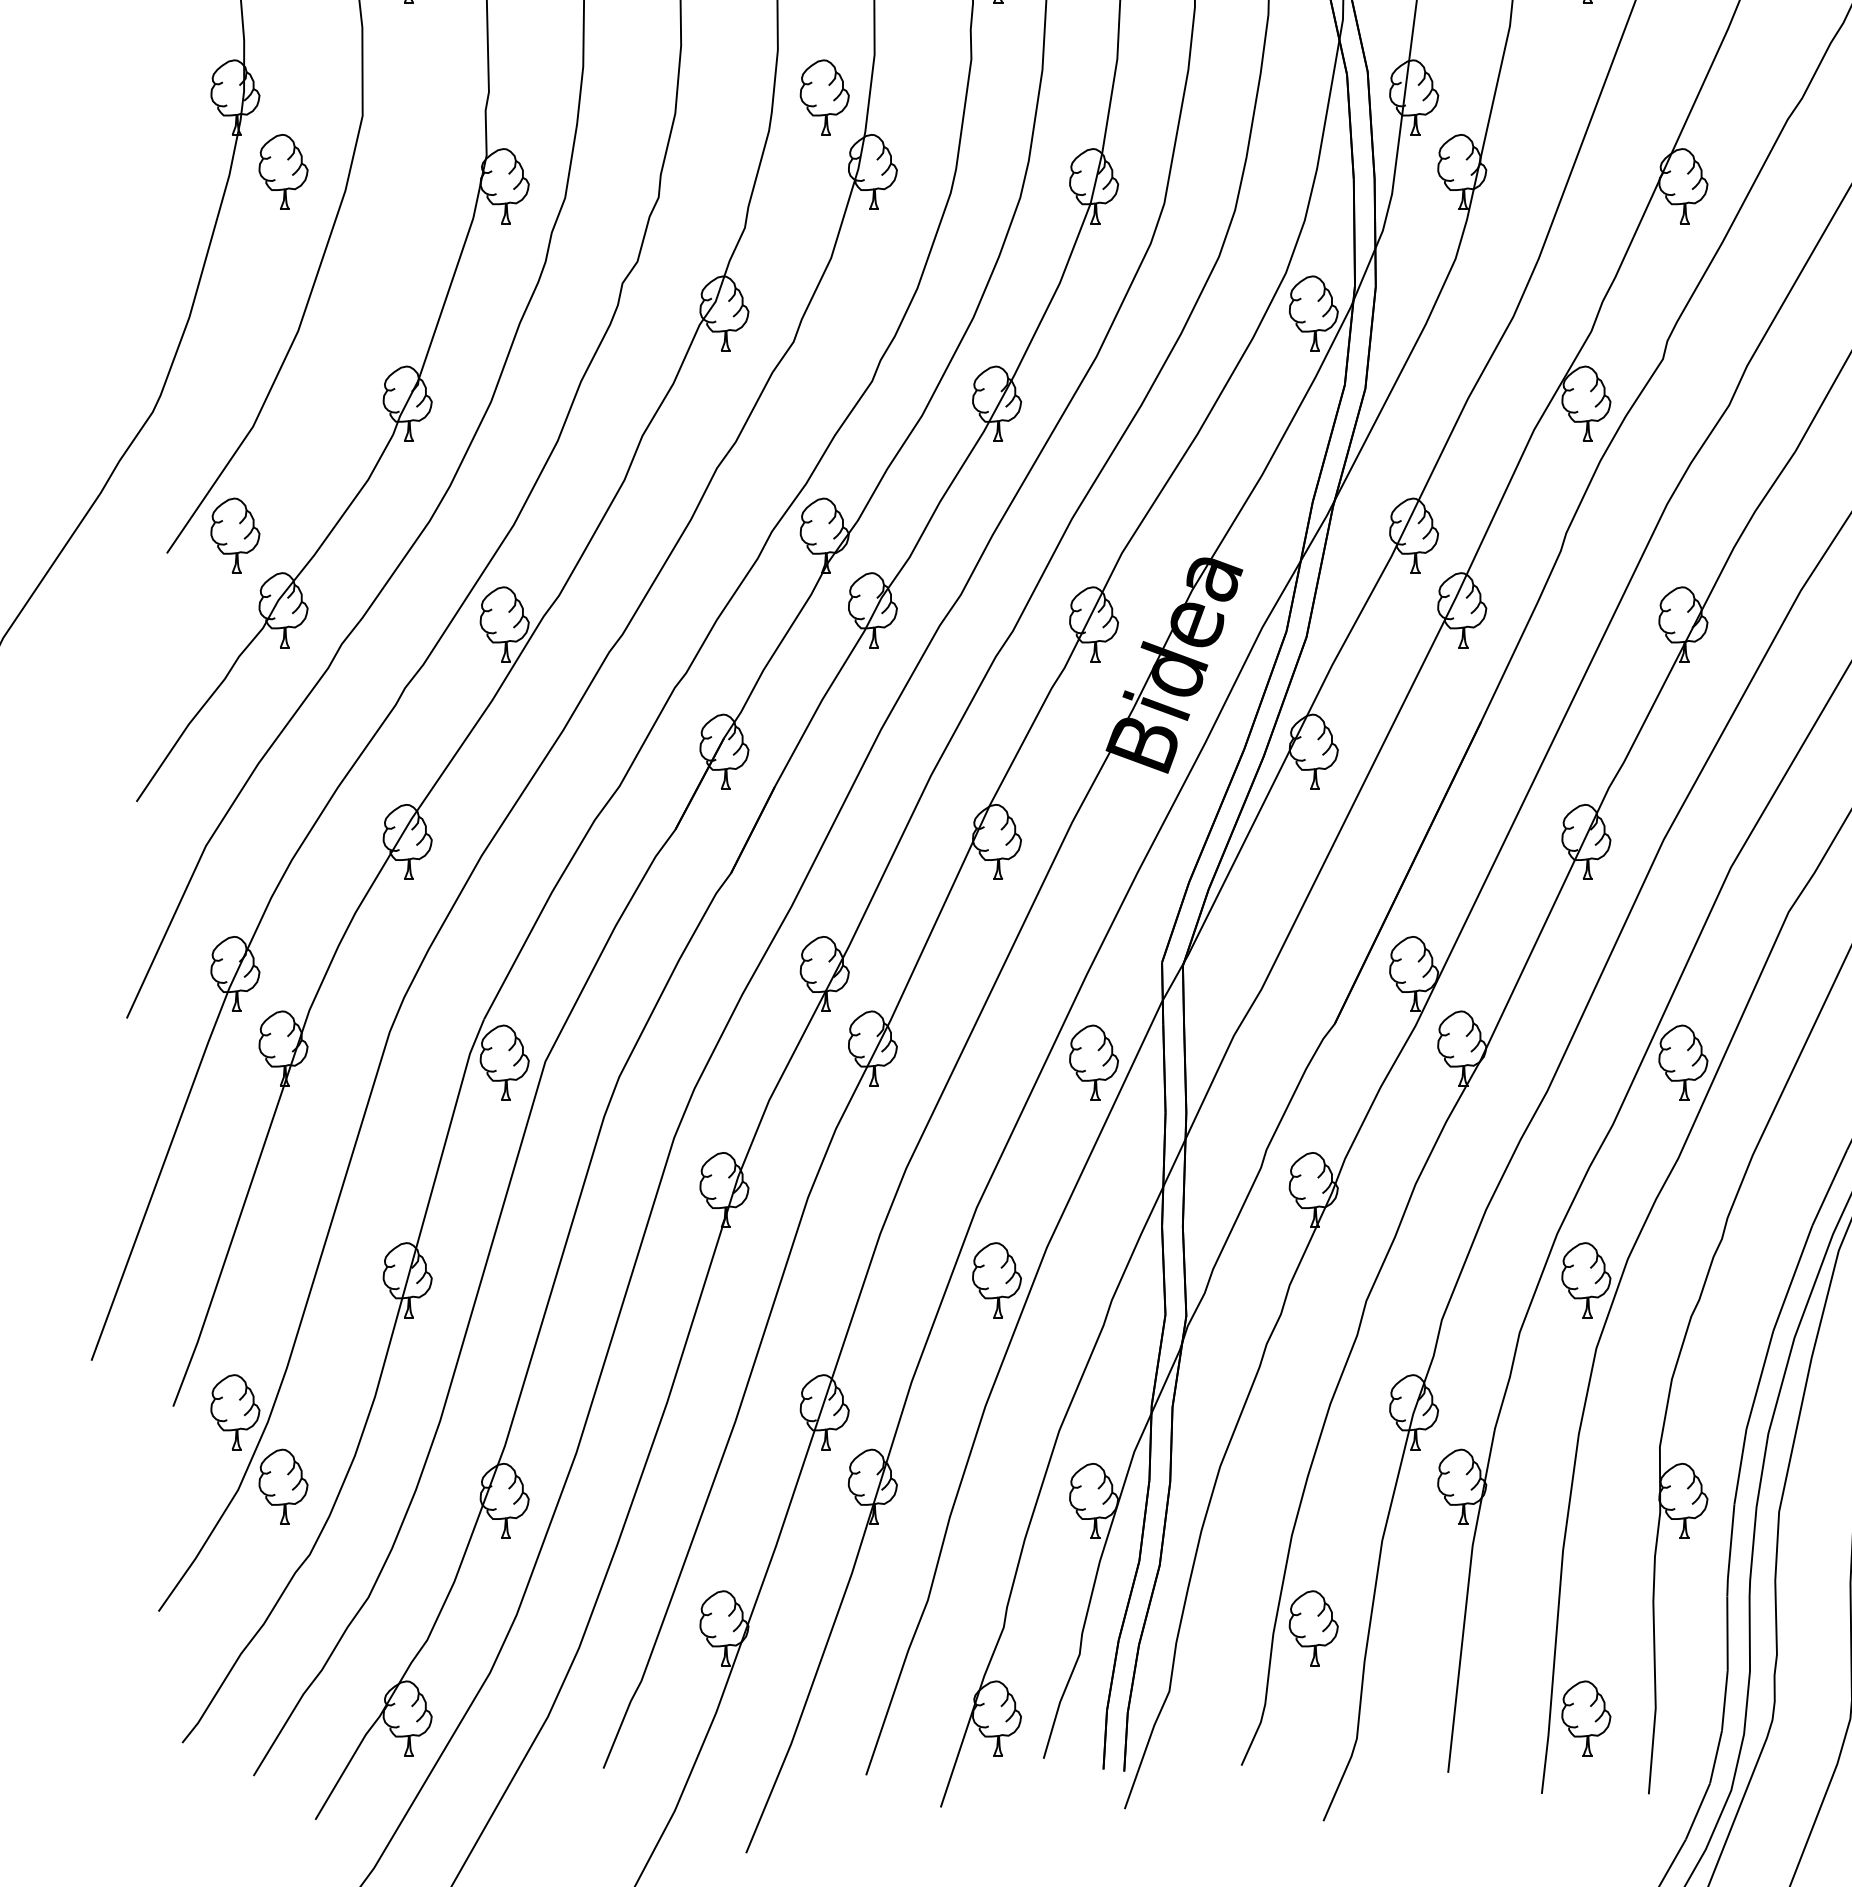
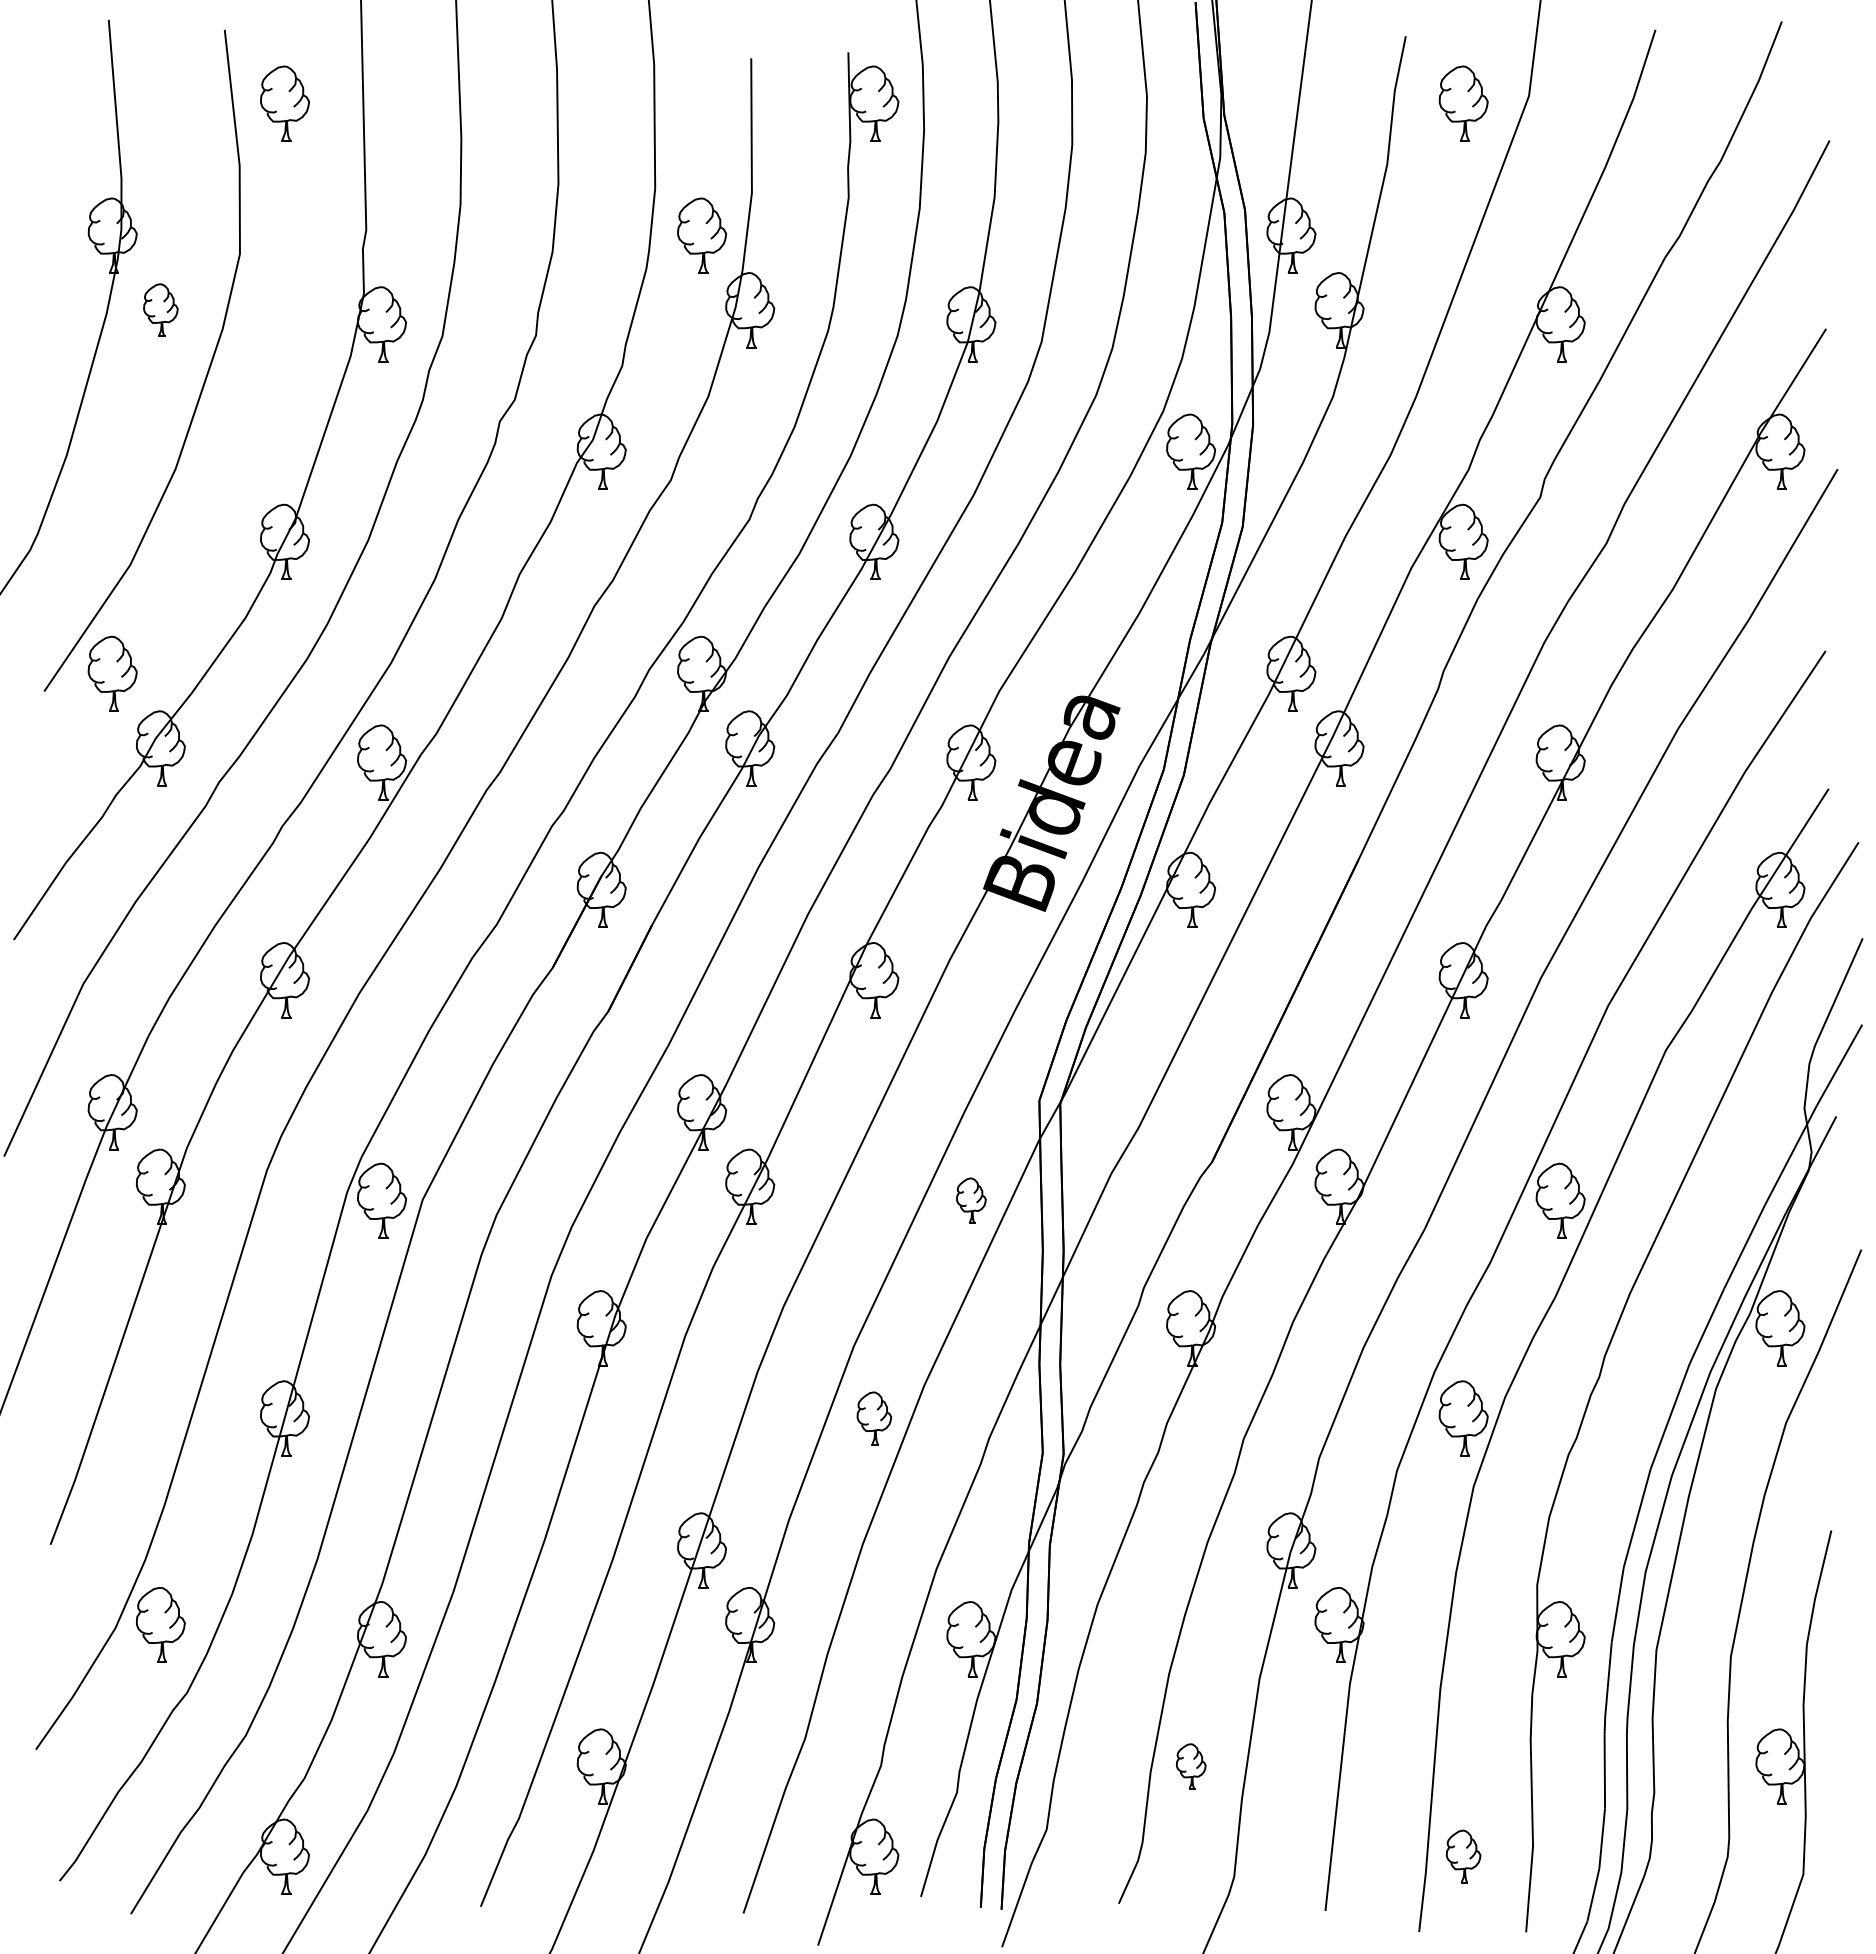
part: (283, 172) -> (160, 310), size x0.7
part: (1094, 1062) -> (971, 1200), size x0.6
part: (997, 1280) -> (874, 1418), size x0.7
part: (235, 1412) -> (112, 1550), removed
part: (1314, 1628) -> (1191, 1766), size x0.6
part: (1586, 1718) -> (1463, 1856), size x0.7

